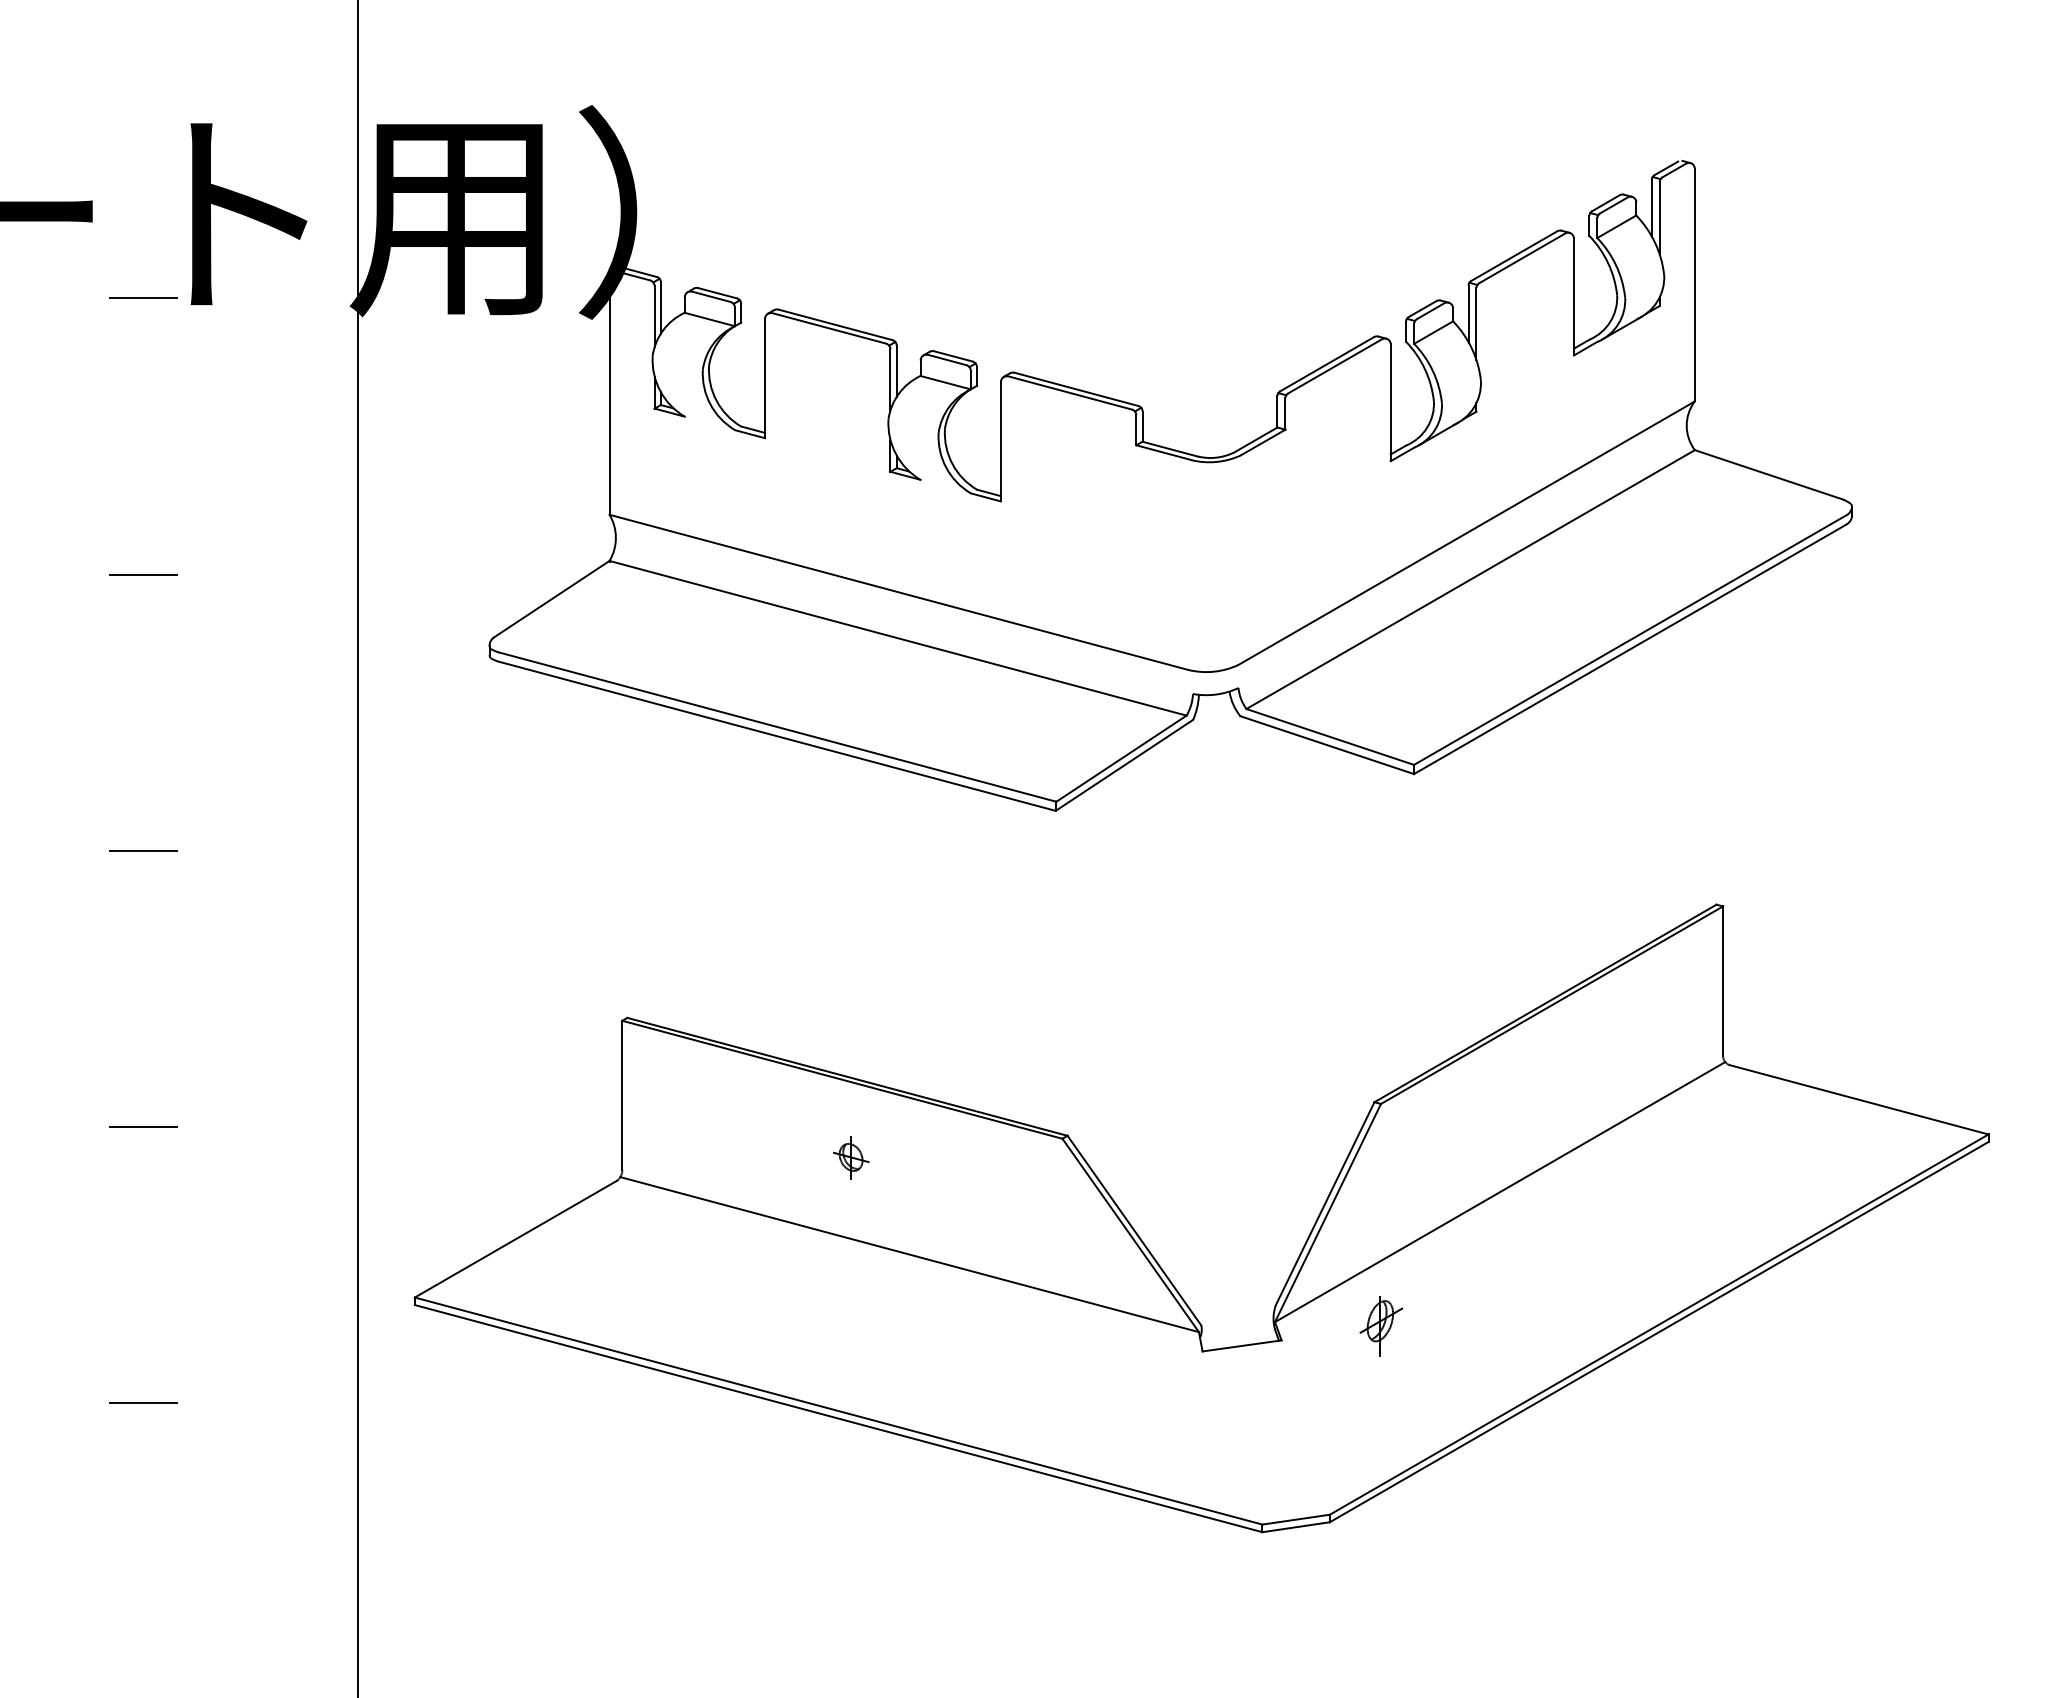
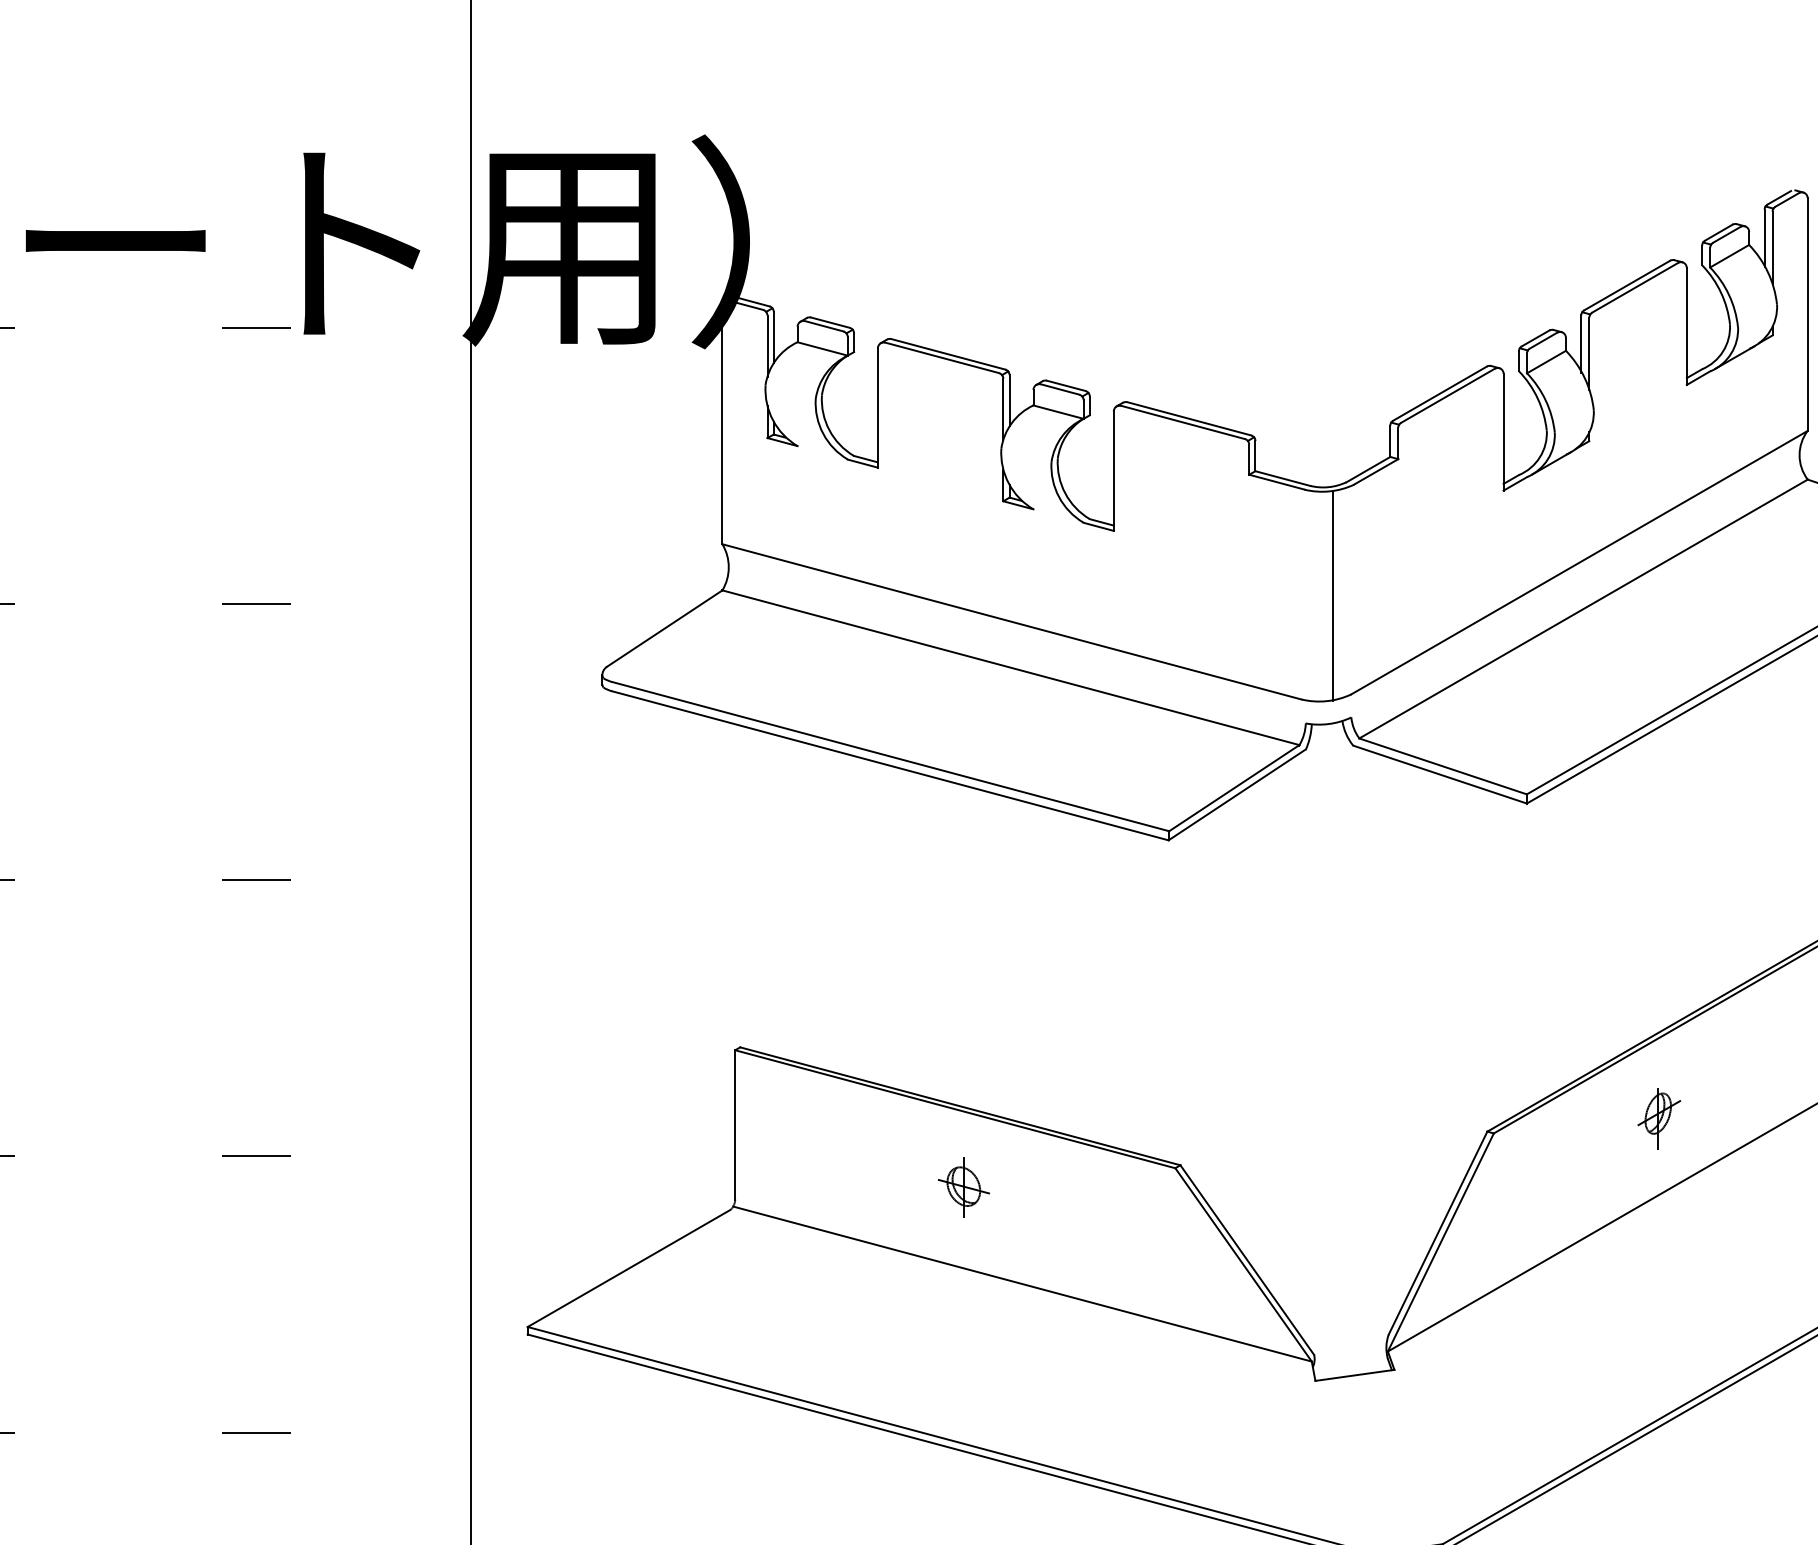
line: (1219, 566) -> (1332, 595), added
part: (851, 1157) -> (964, 1186), size x1.43
part: (1381, 1326) -> (1659, 1118), moved

